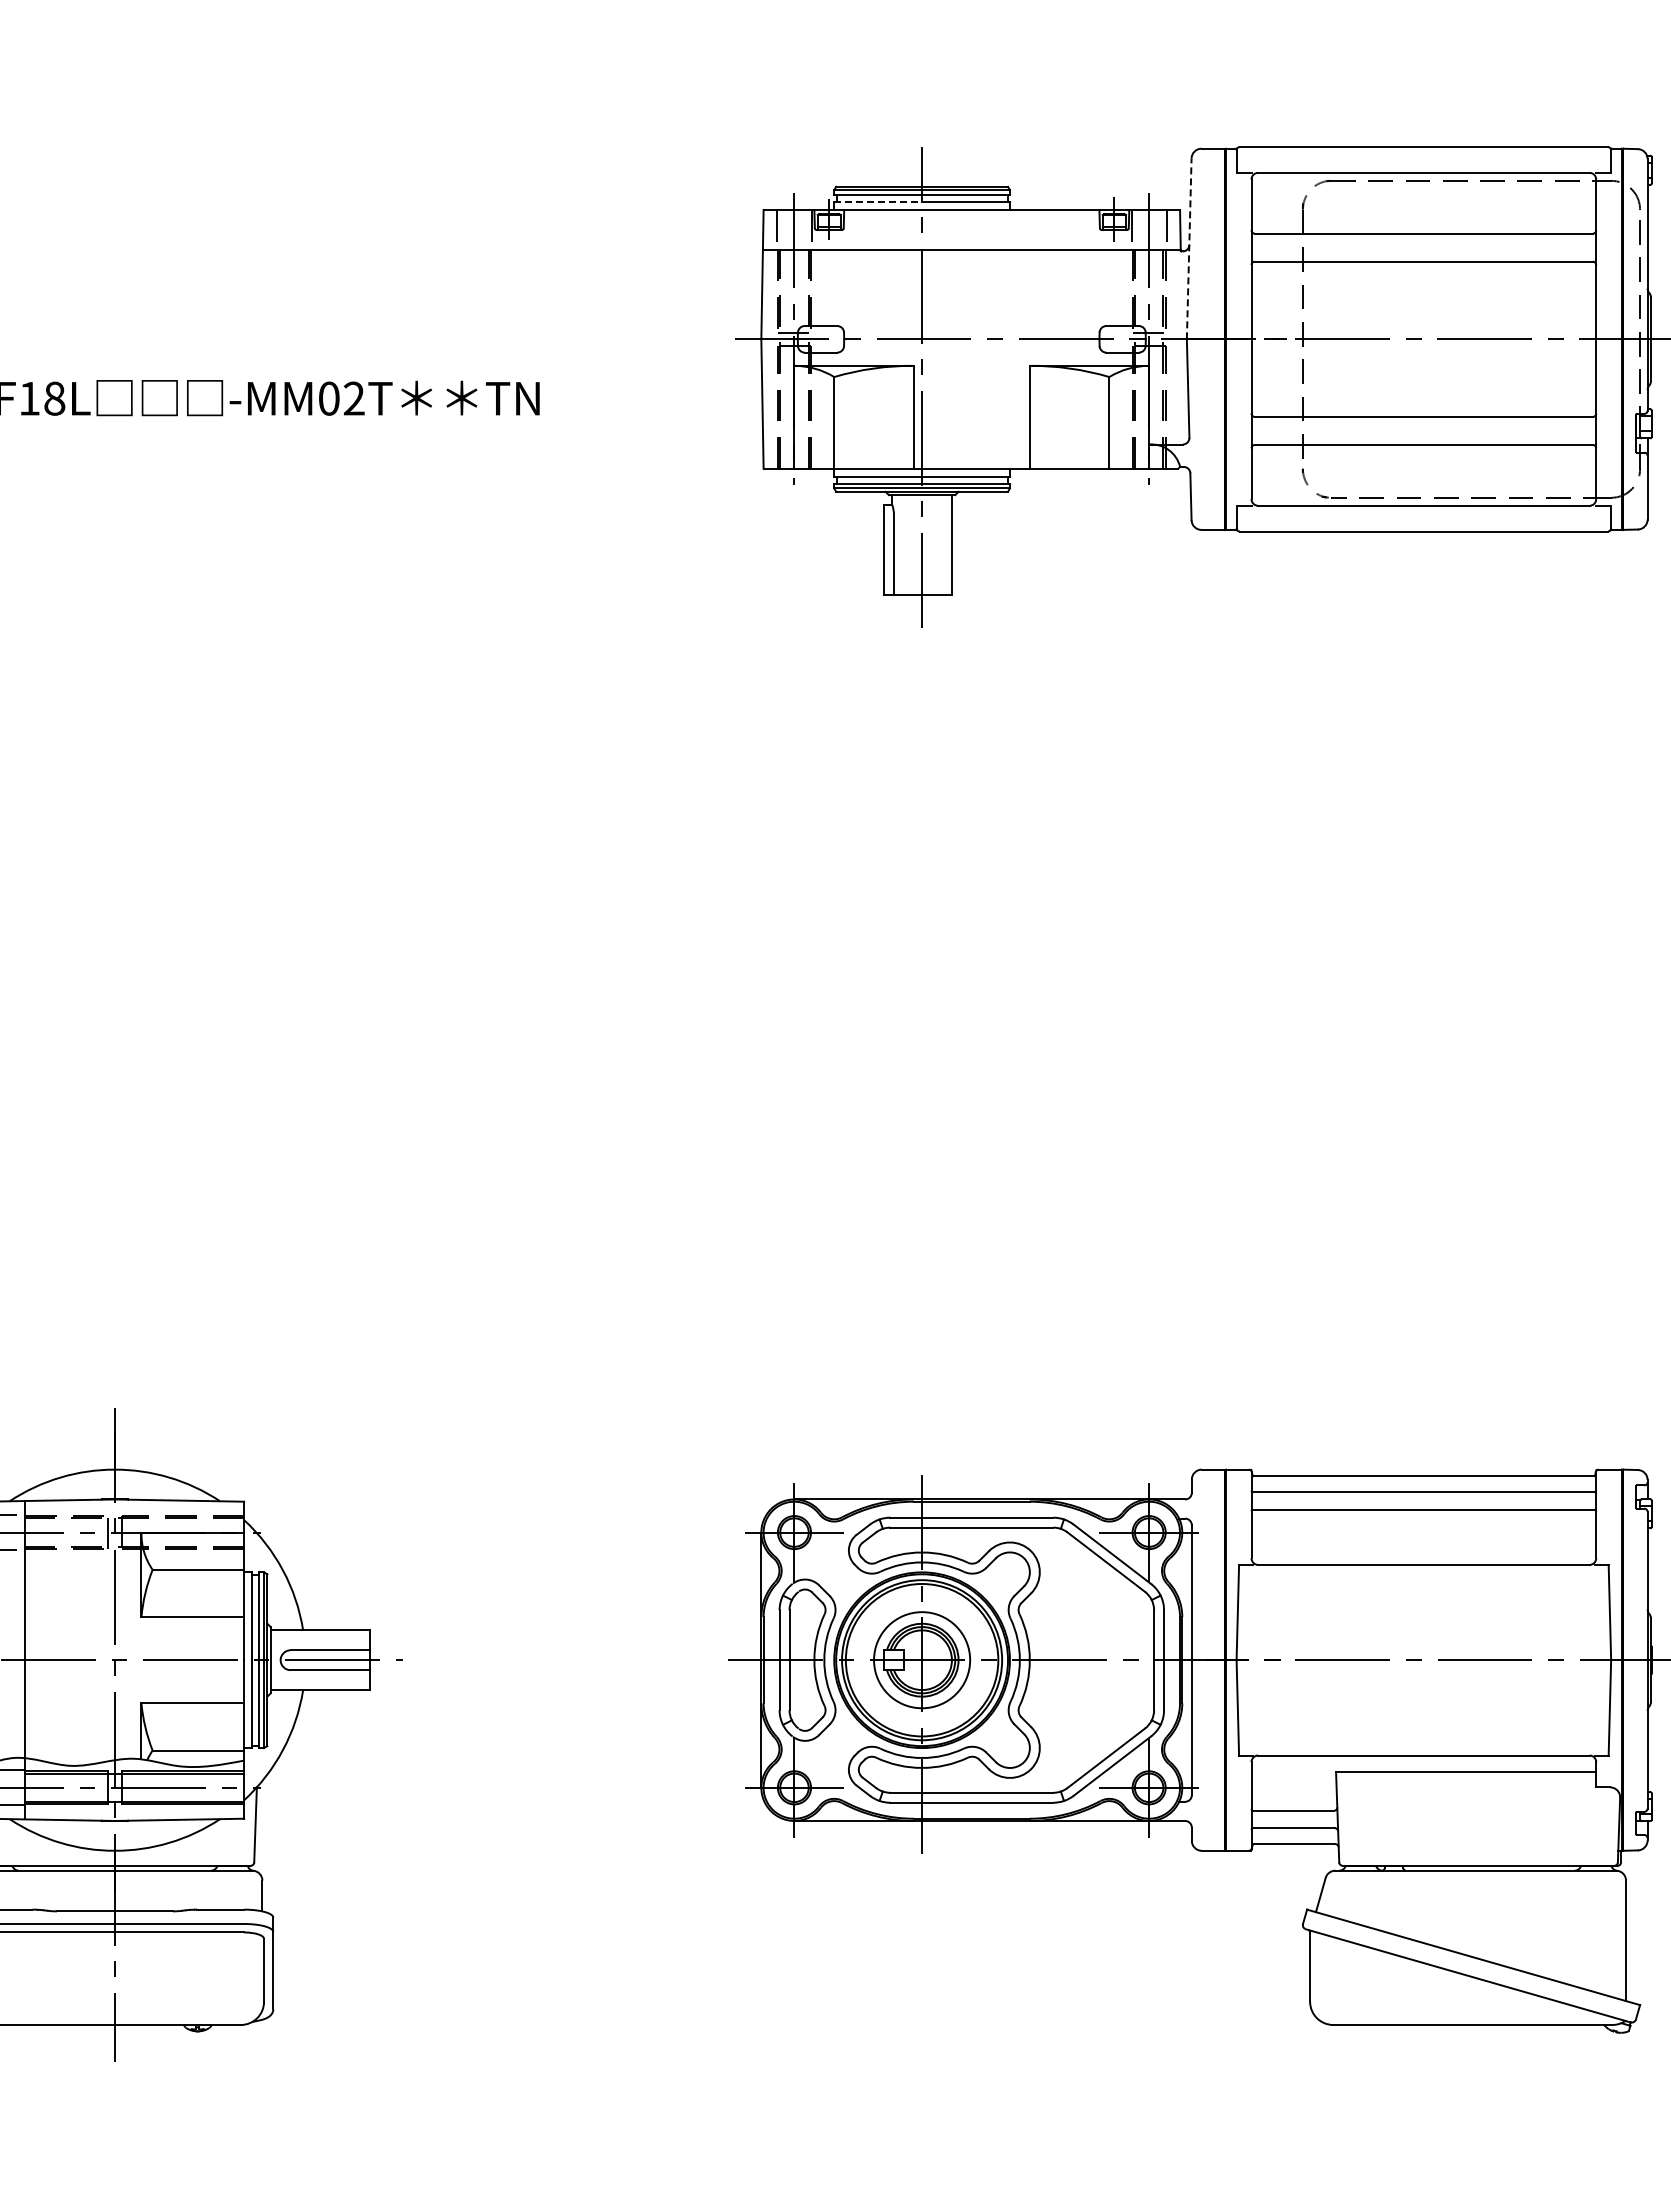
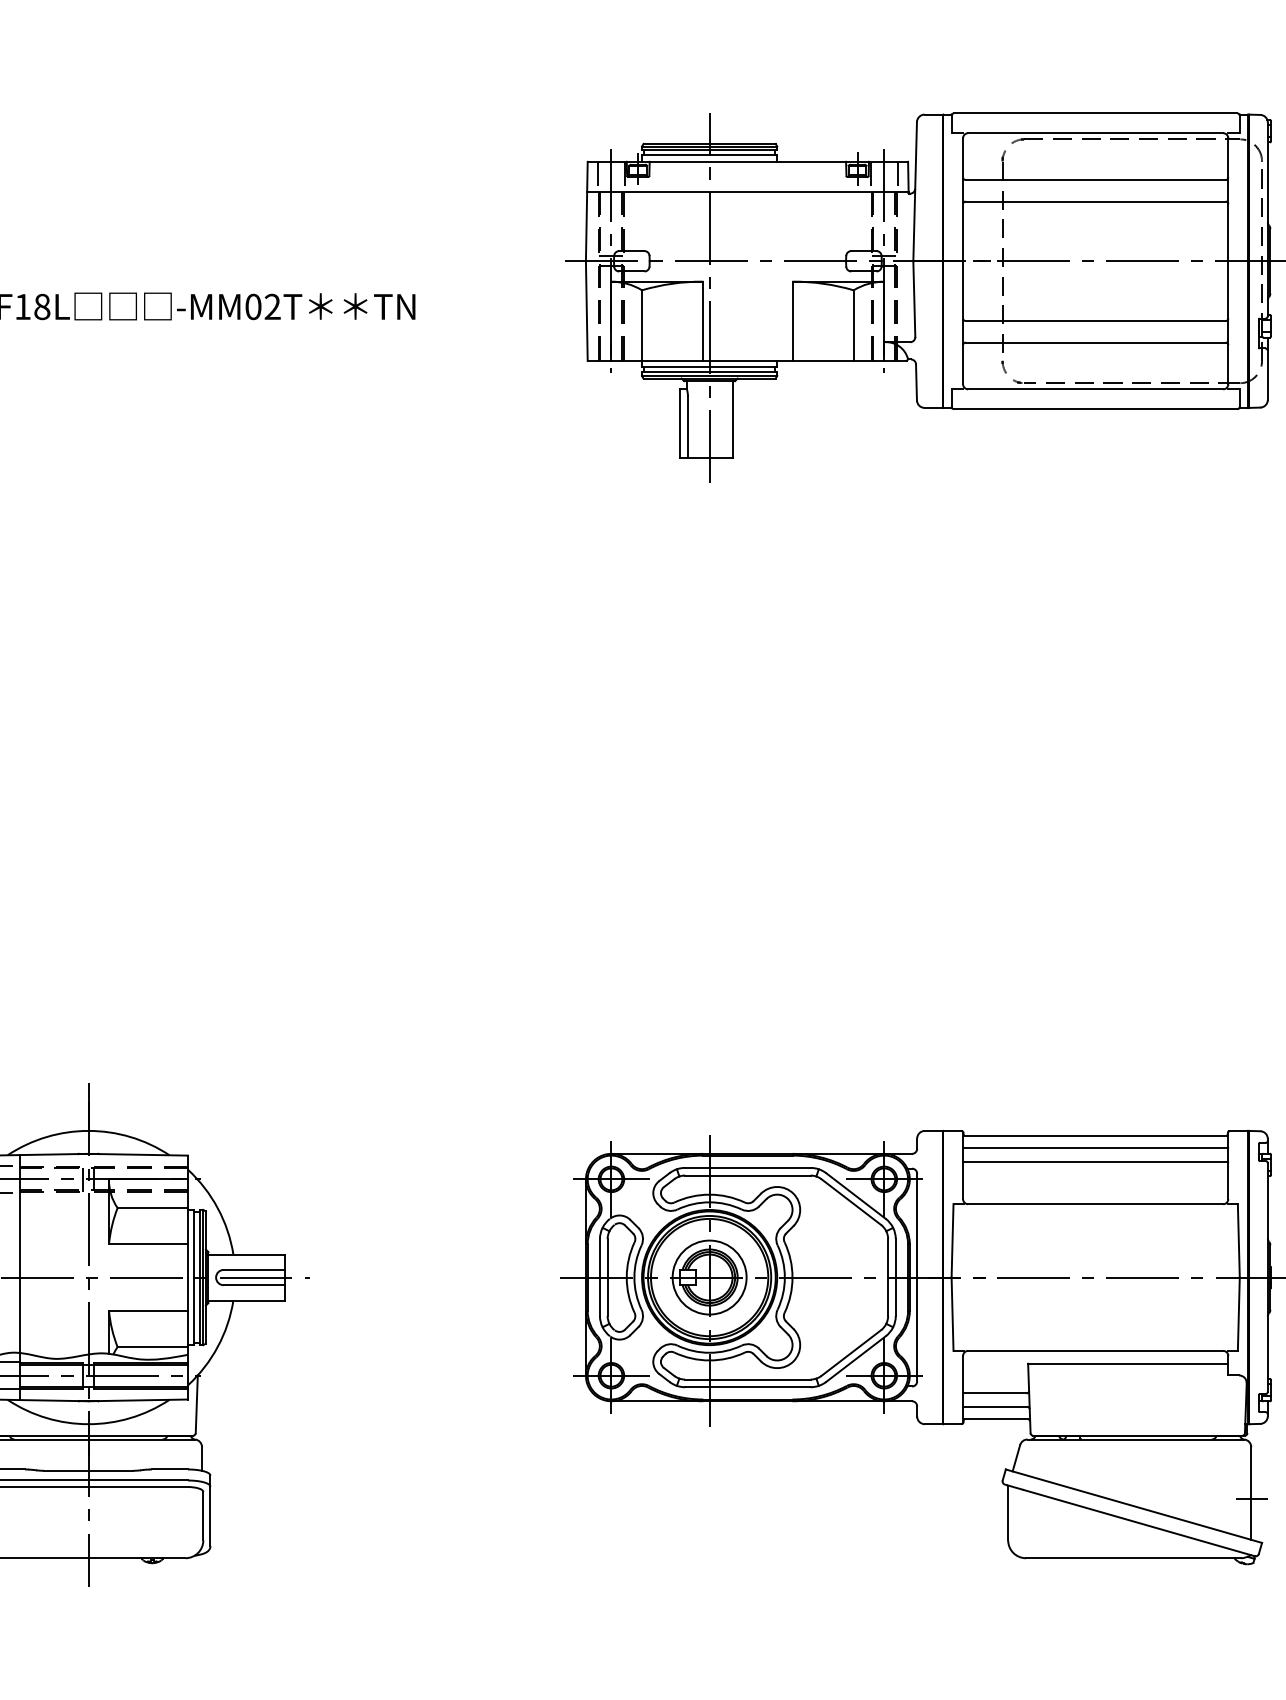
line: (878, 201) -> (676, 155), dashed -> solid
line: (1189, 248) -> (915, 191), dashed -> solid
line: (1626, 1948) -> (1251, 1499), added

